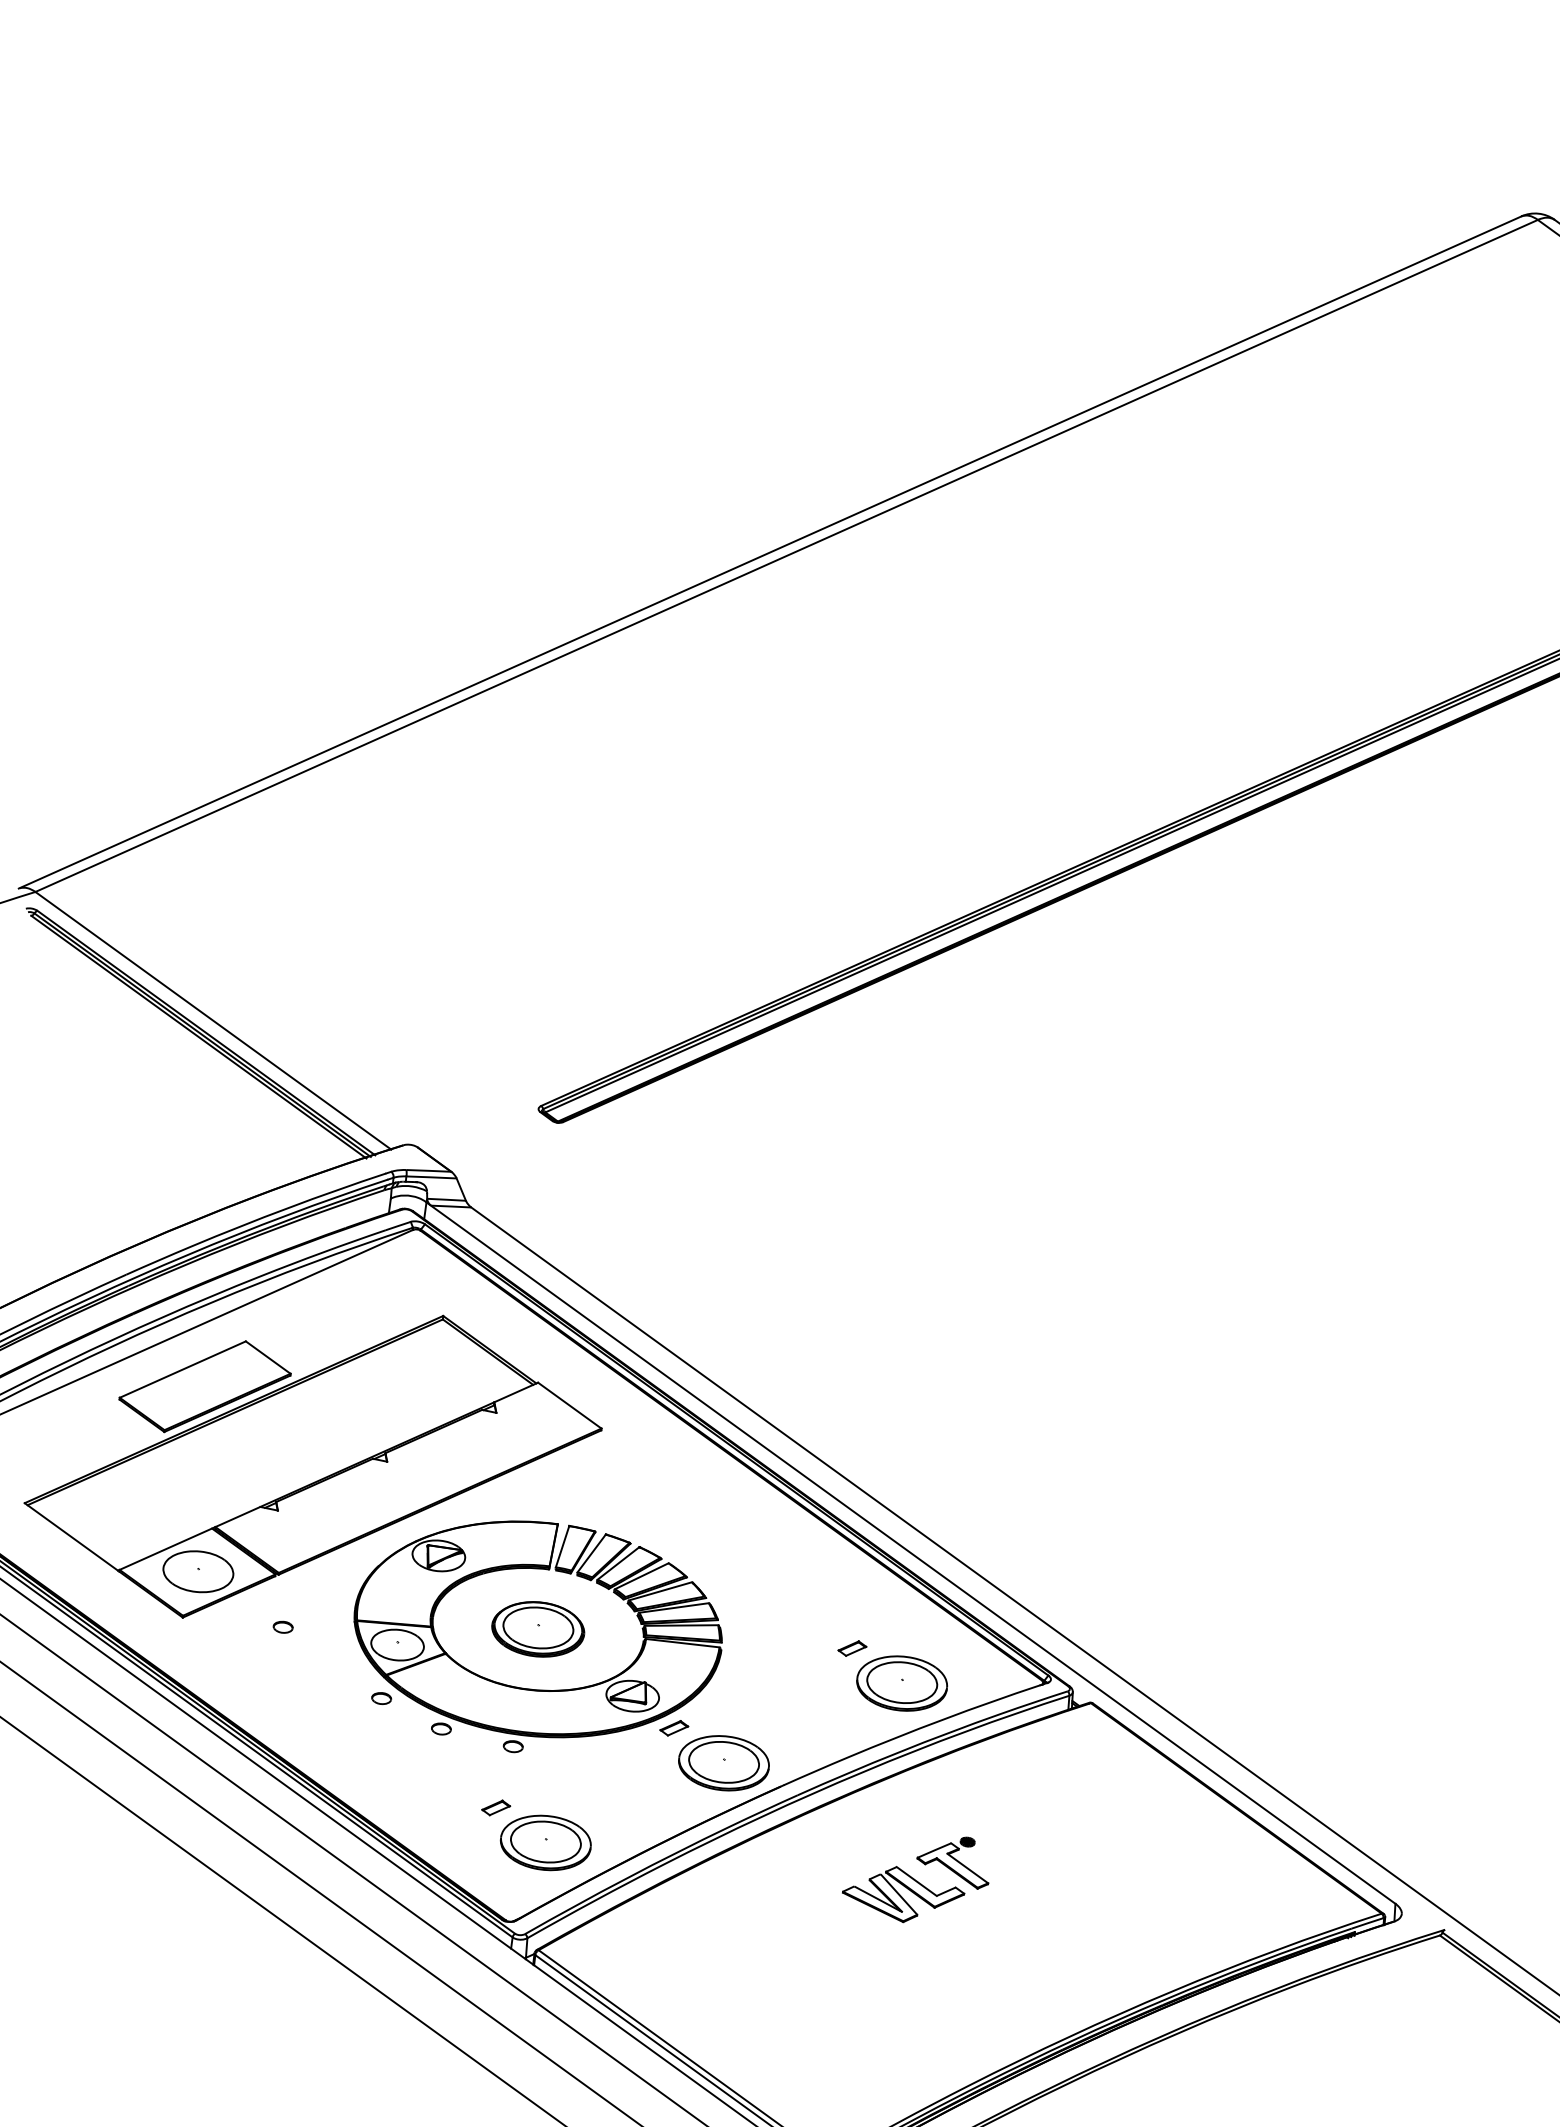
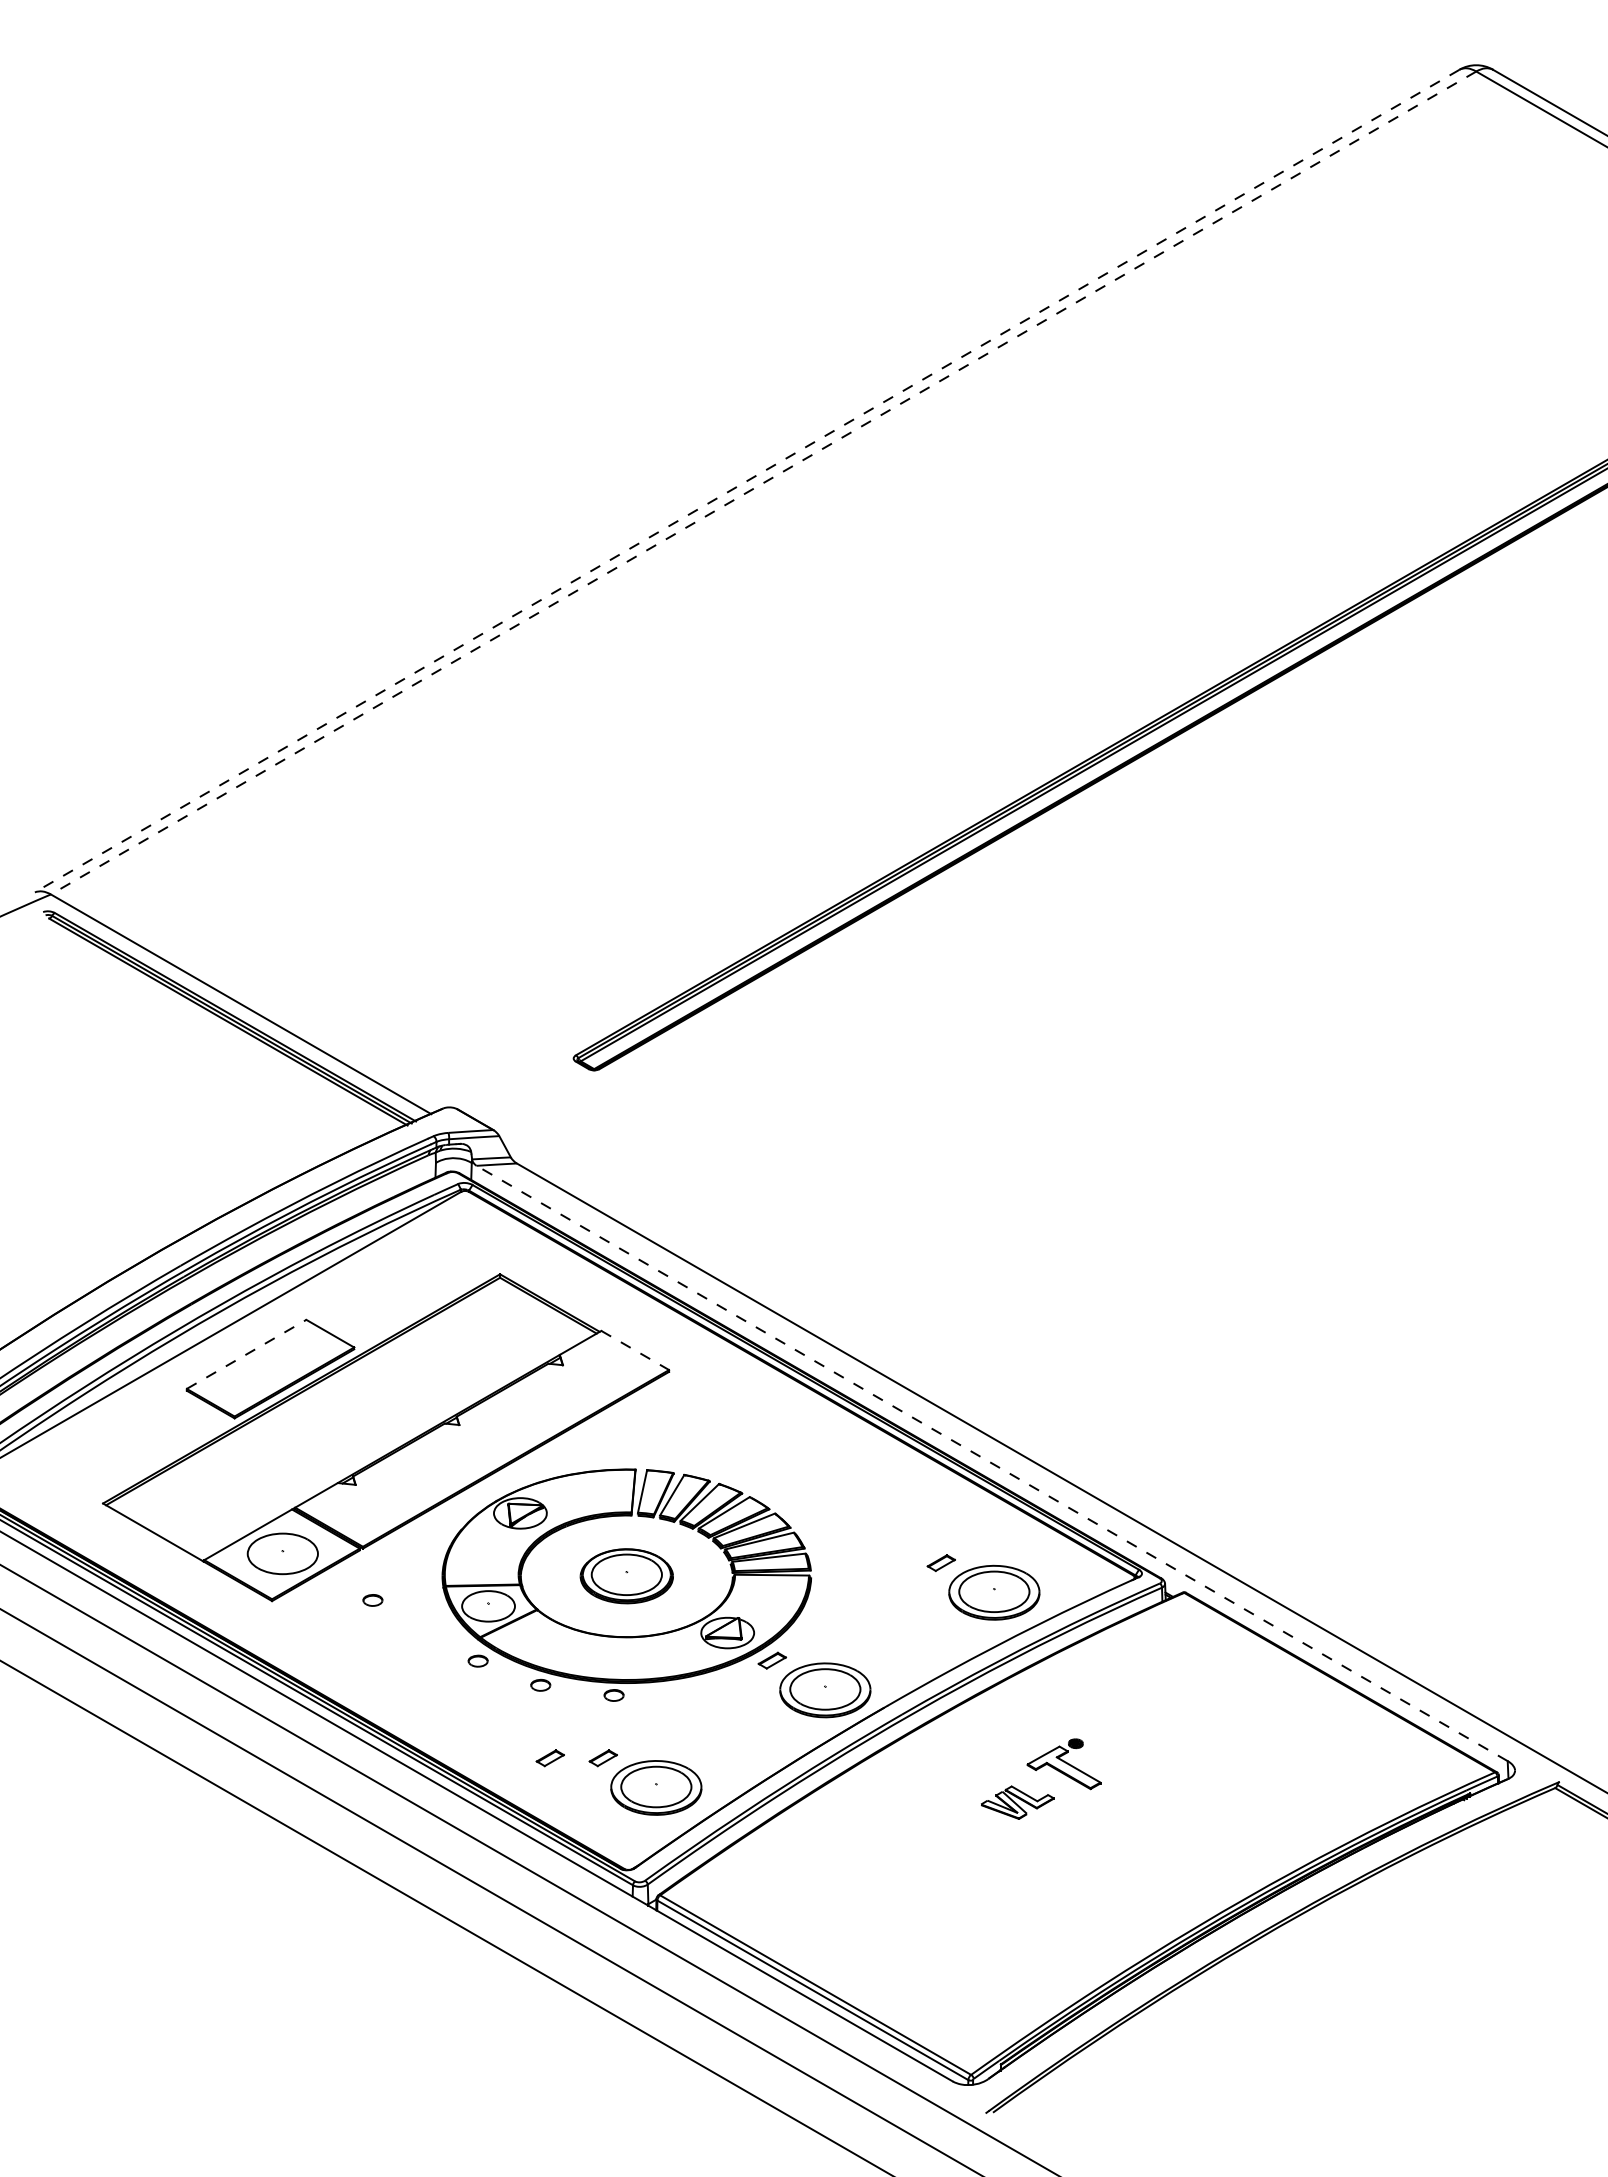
line: (769, 552) -> (746, 481), solid -> dashed
line: (786, 556) -> (763, 483), solid -> dashed
line: (183, 1369) -> (247, 1354), solid -> dashed
line: (570, 1405) -> (635, 1350), solid -> dashed
line: (910, 1552) -> (989, 1461), solid -> dashed
part: (442, 1802) -> (549, 1758), added
part: (903, 1894) -> (1017, 1802), size x0.6

